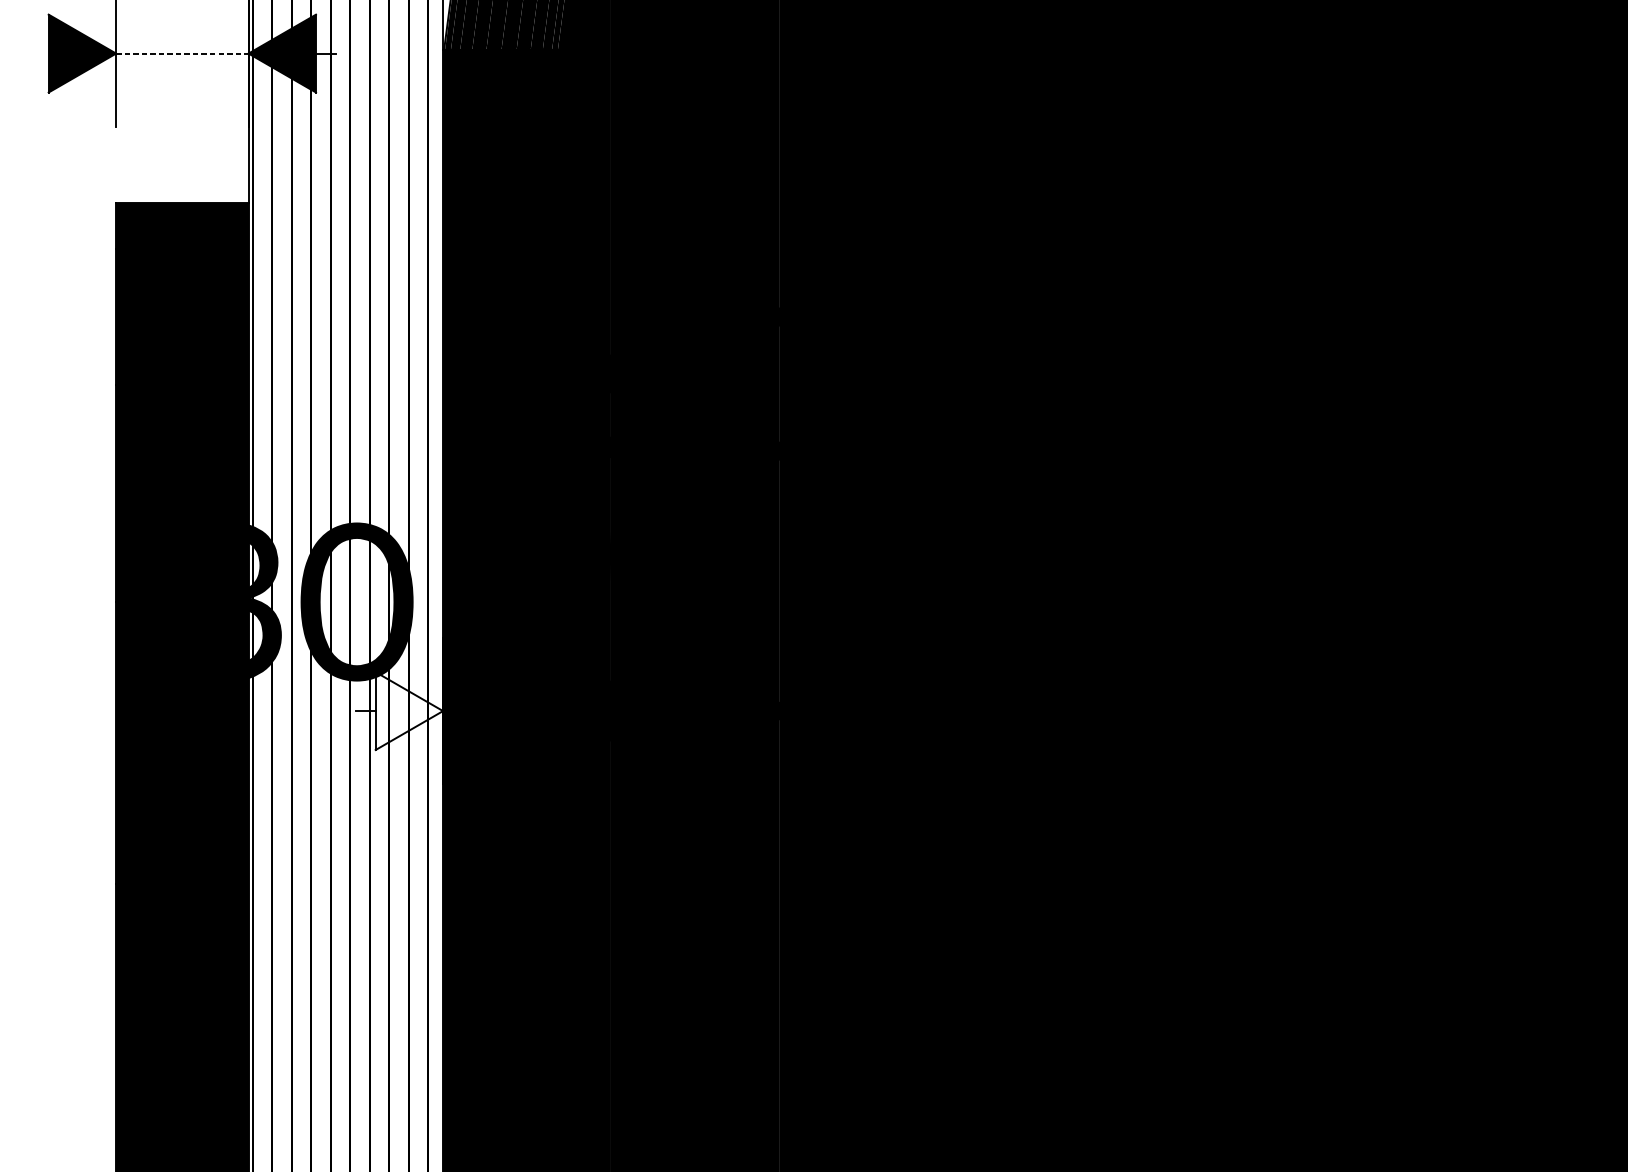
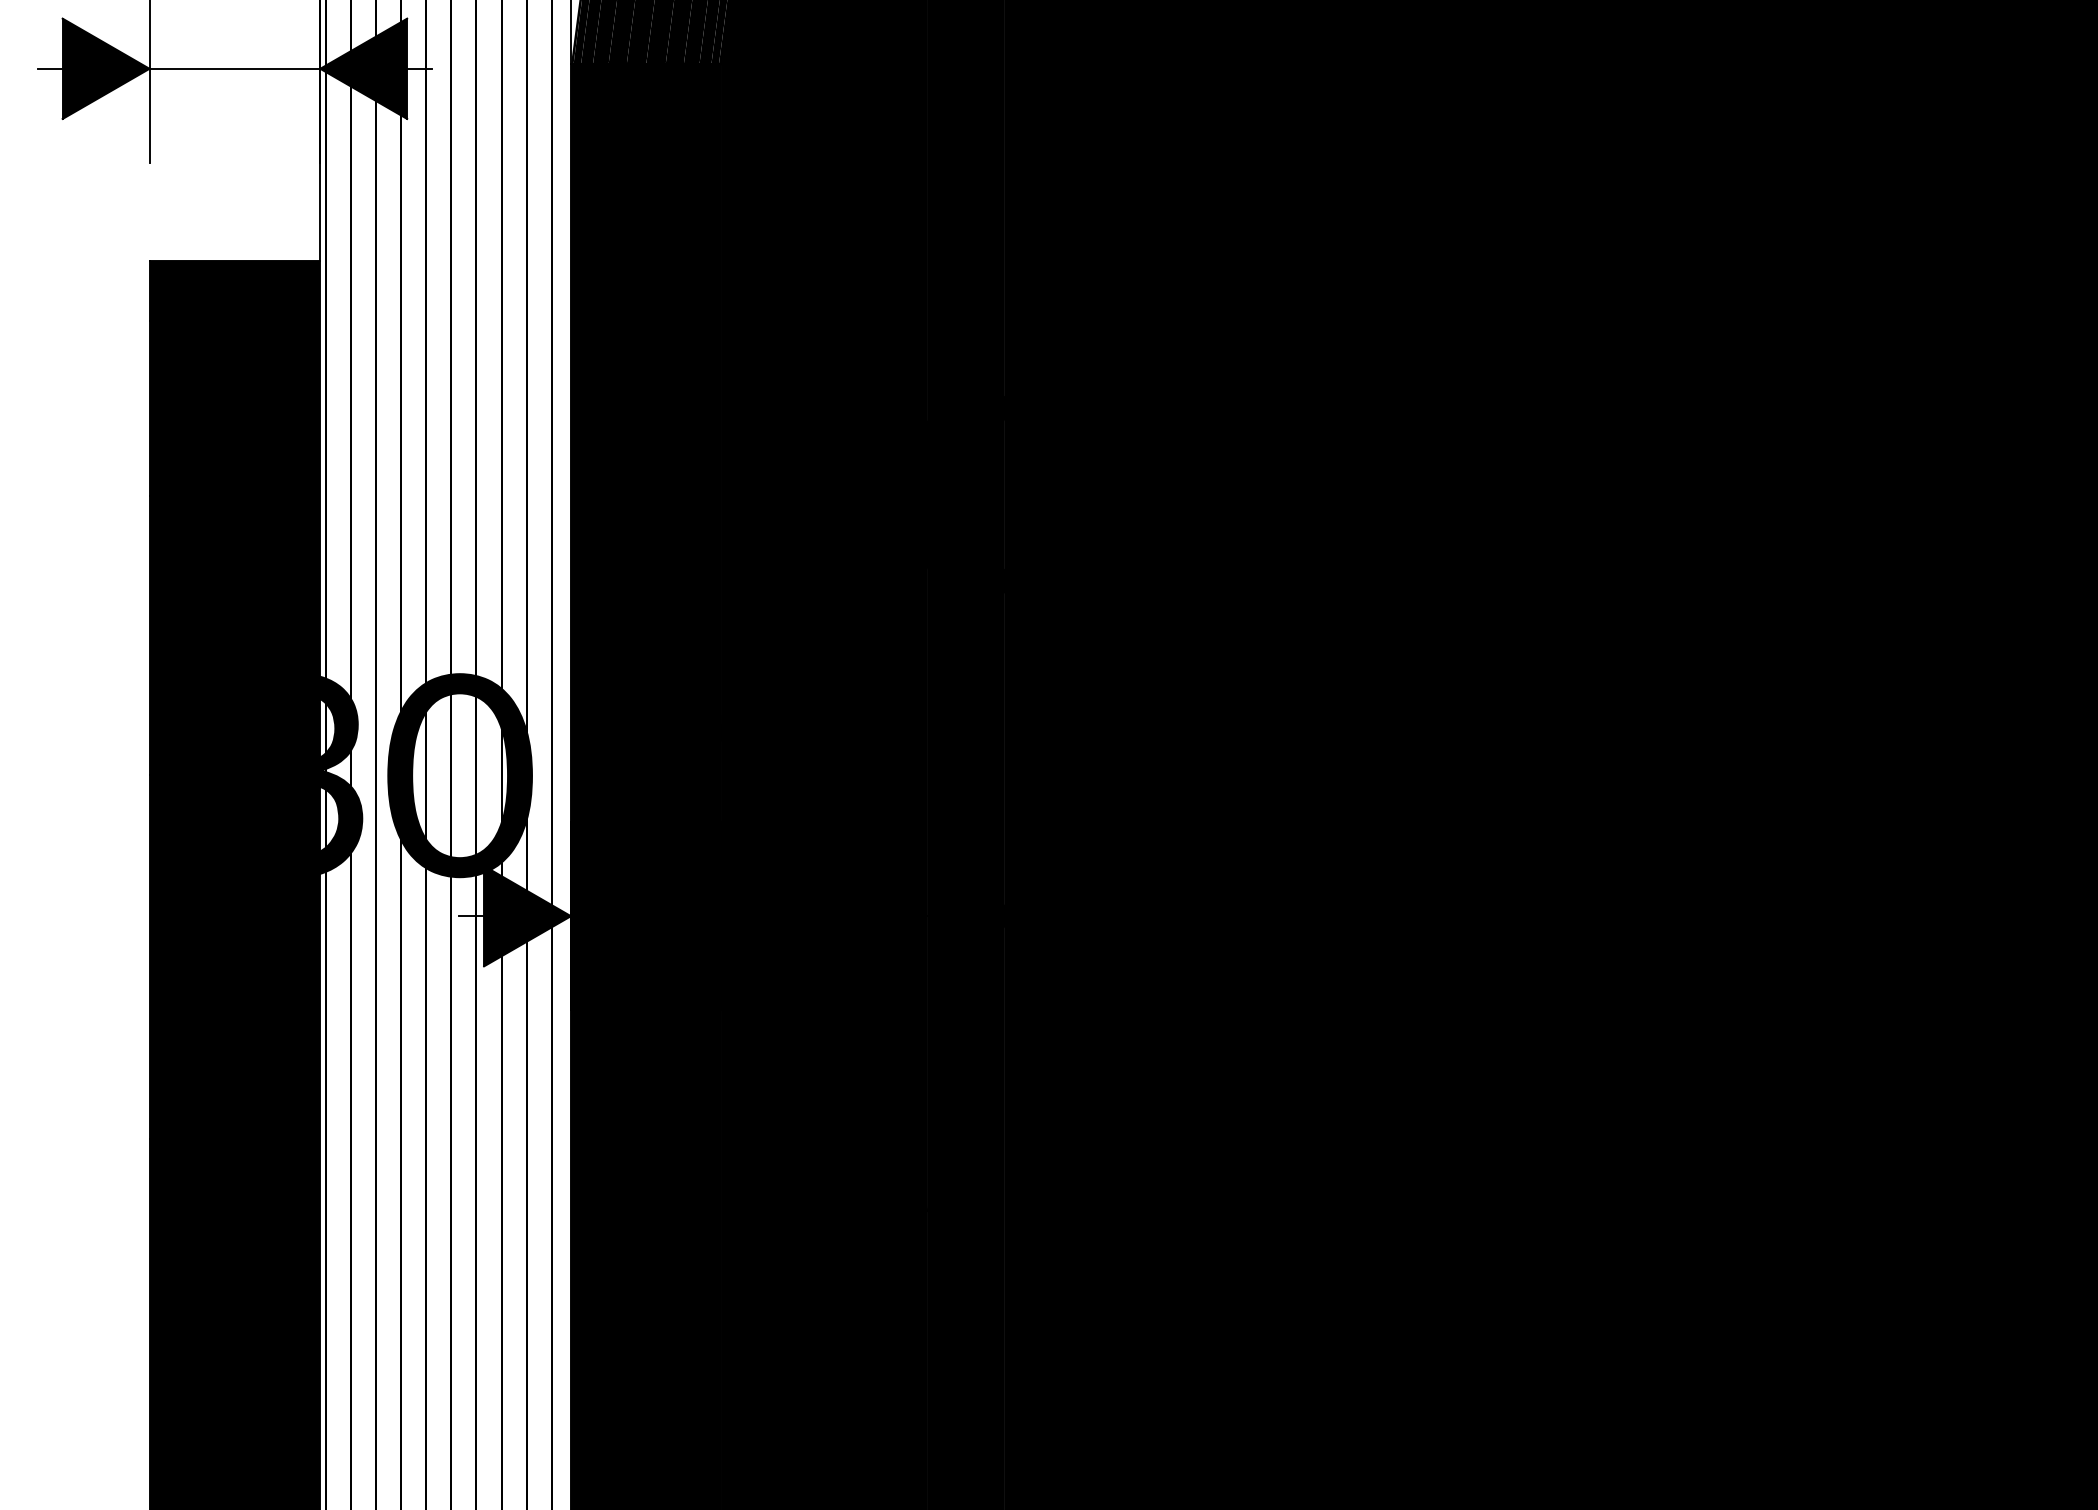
line: (38, 53) -> (49, 68), added
line: (182, 53) -> (235, 68), dashed -> solid
fill: (409, 711) -> (527, 916), added

